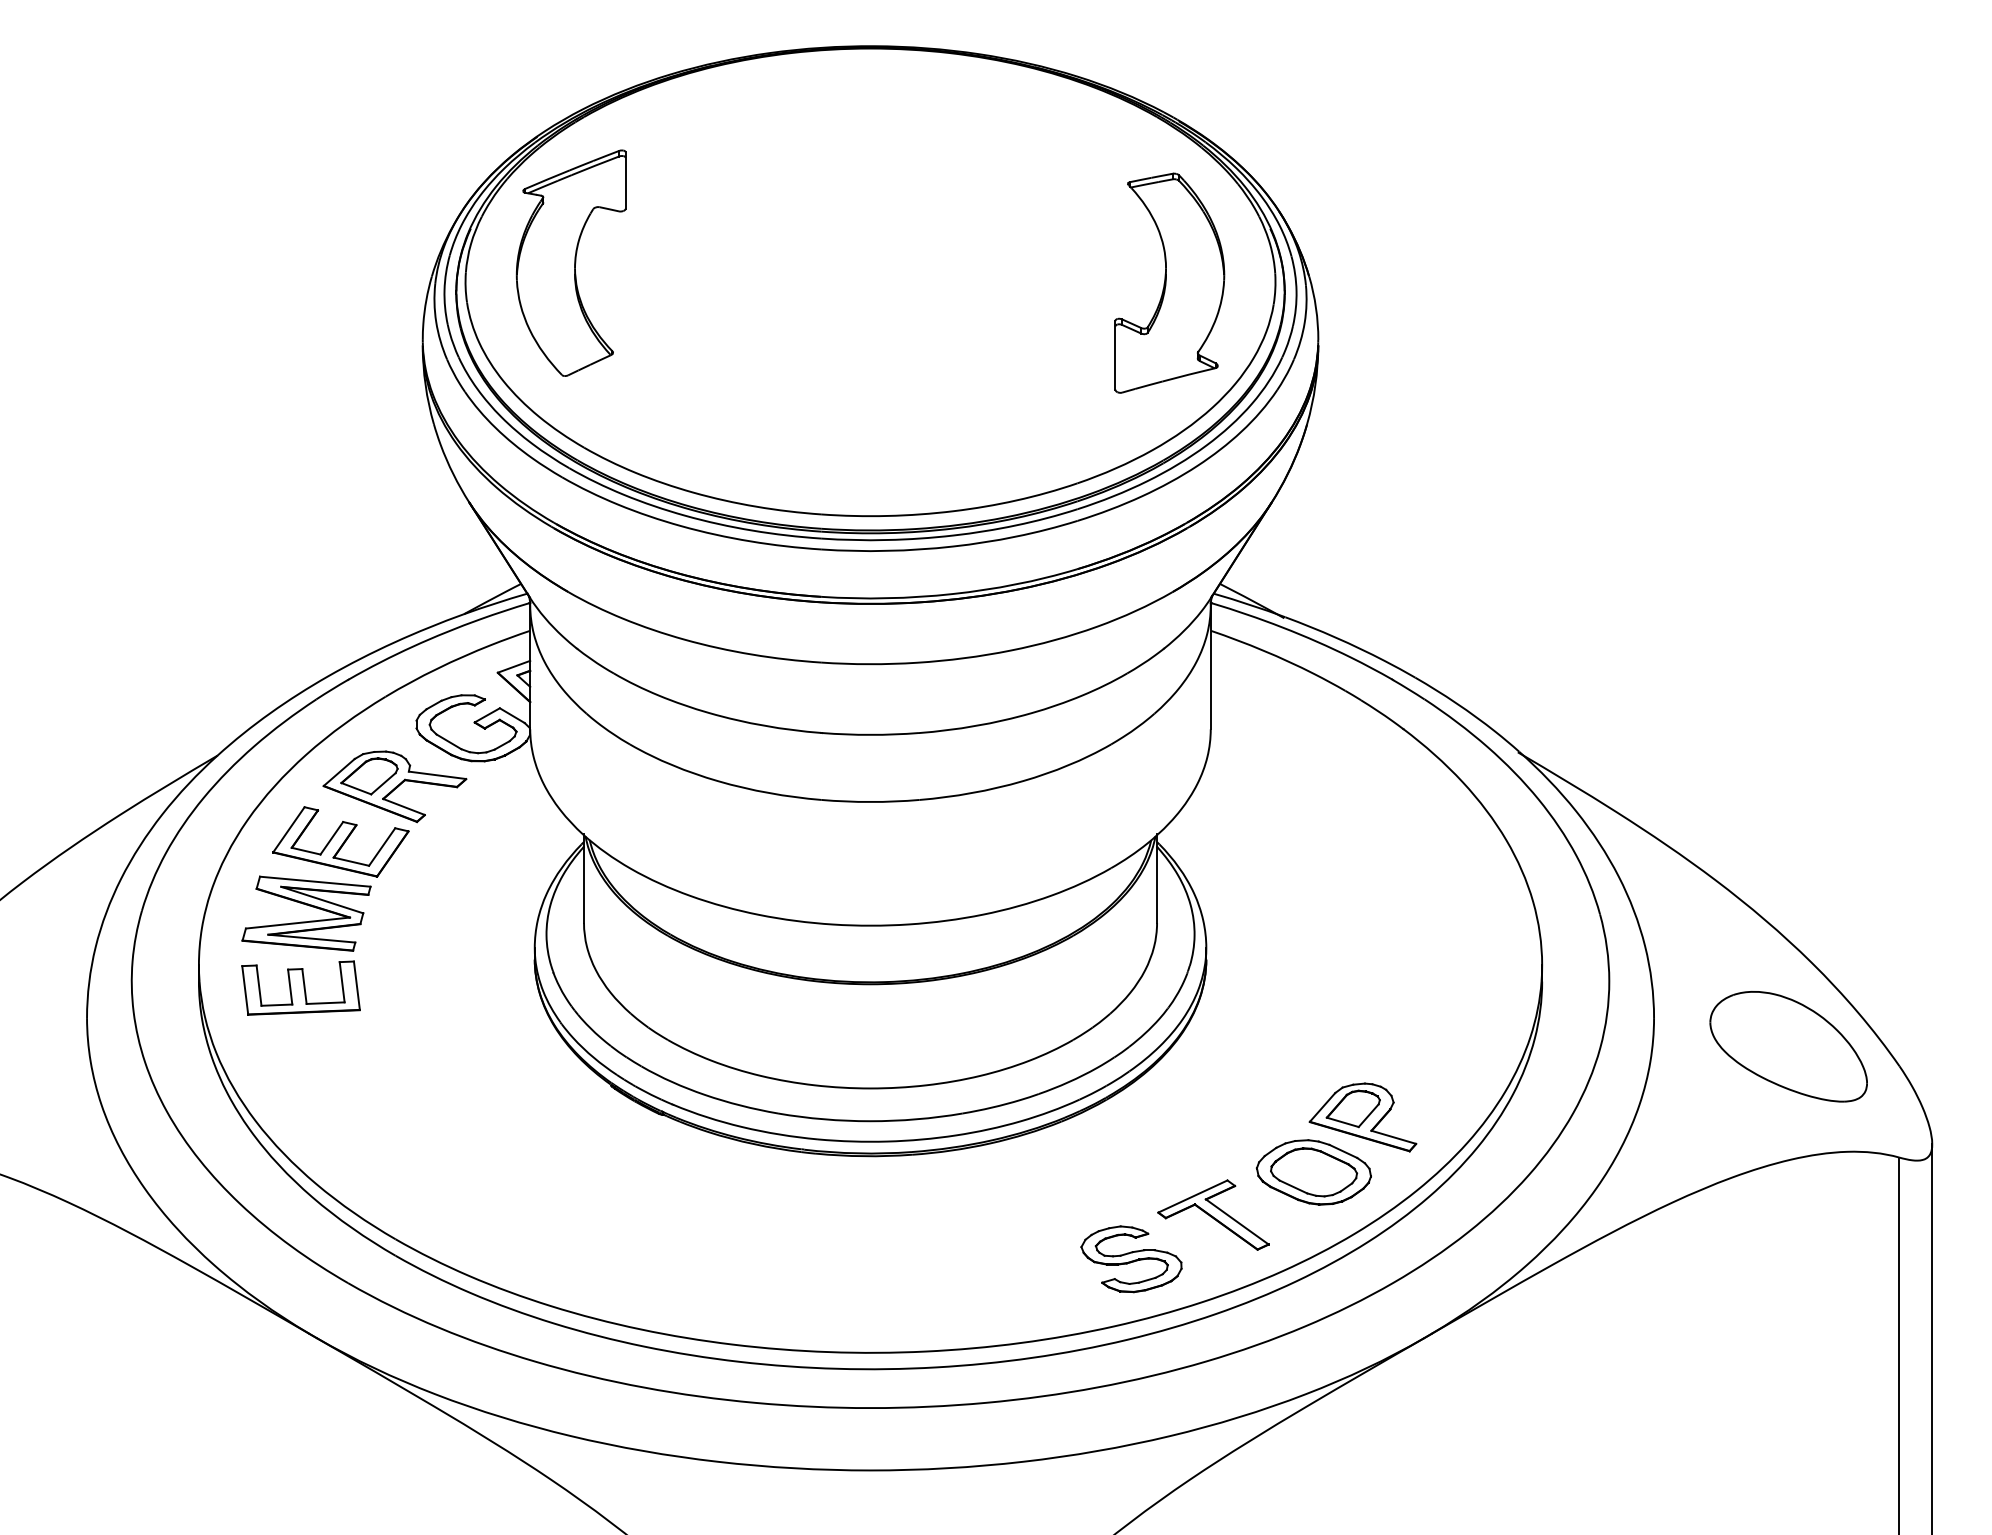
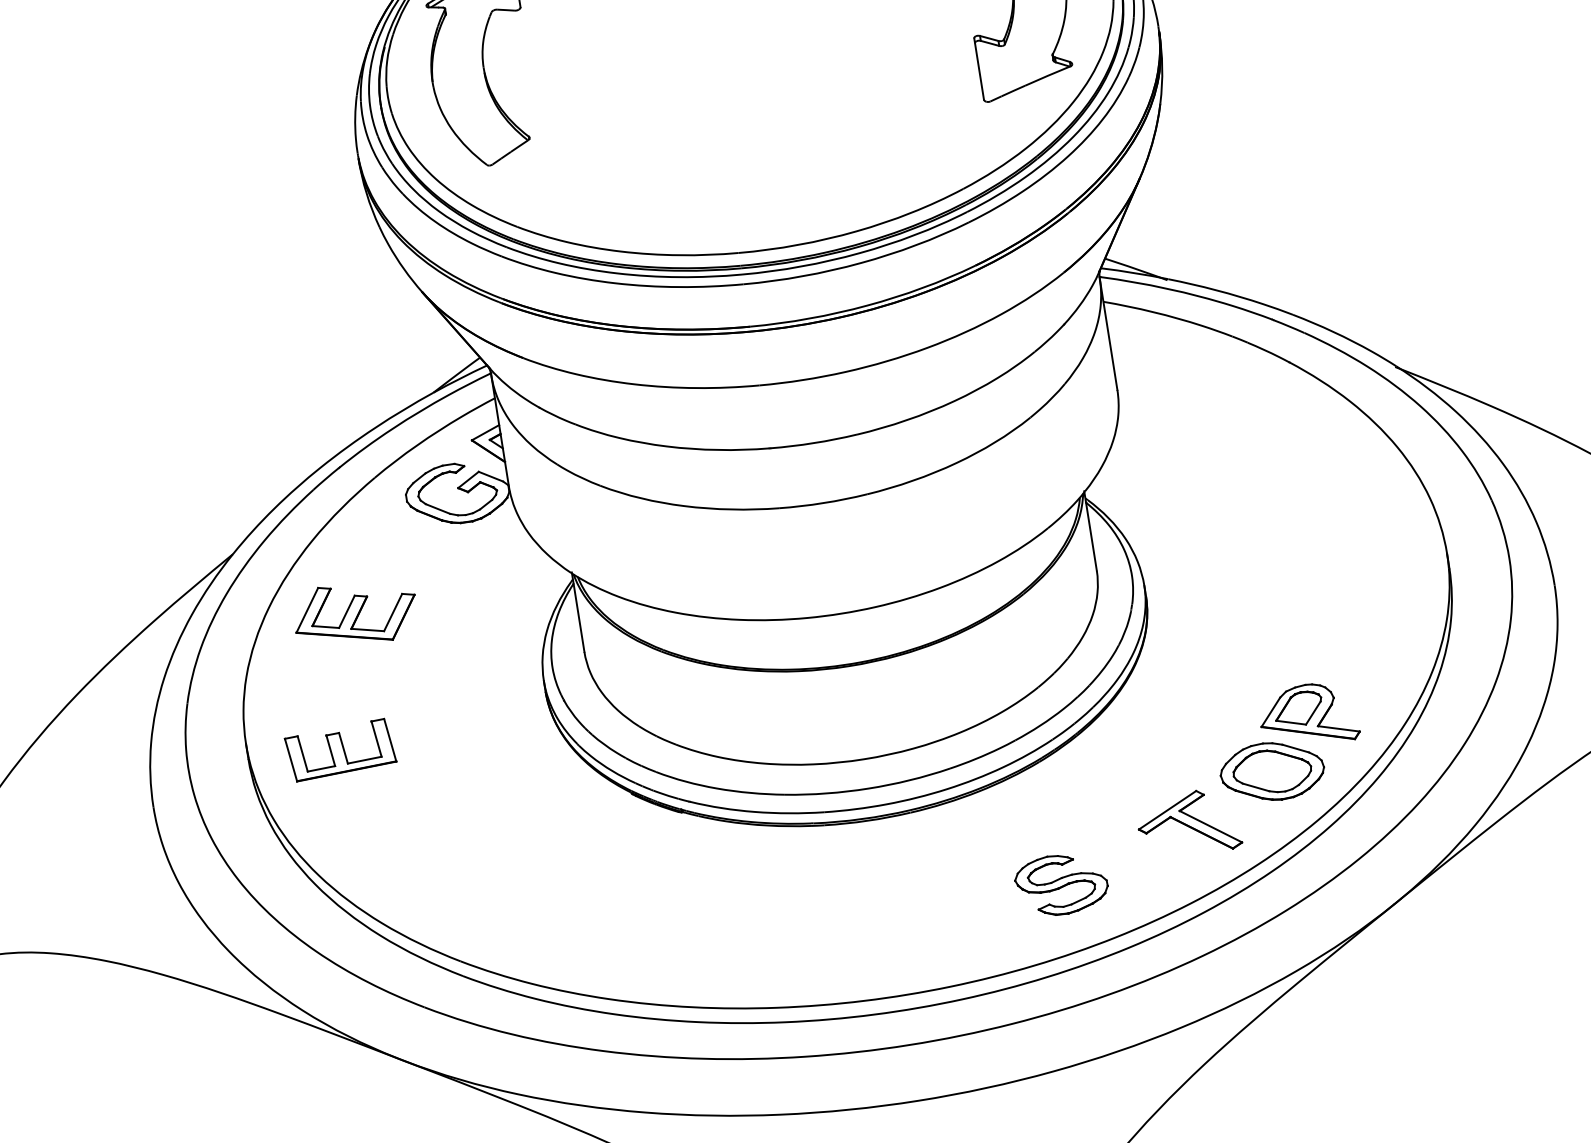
part: (394, 786) -> (395, 556), removed
part: (309, 906) -> (336, 676), removed
part: (1131, 1259) -> (1061, 884), moved

